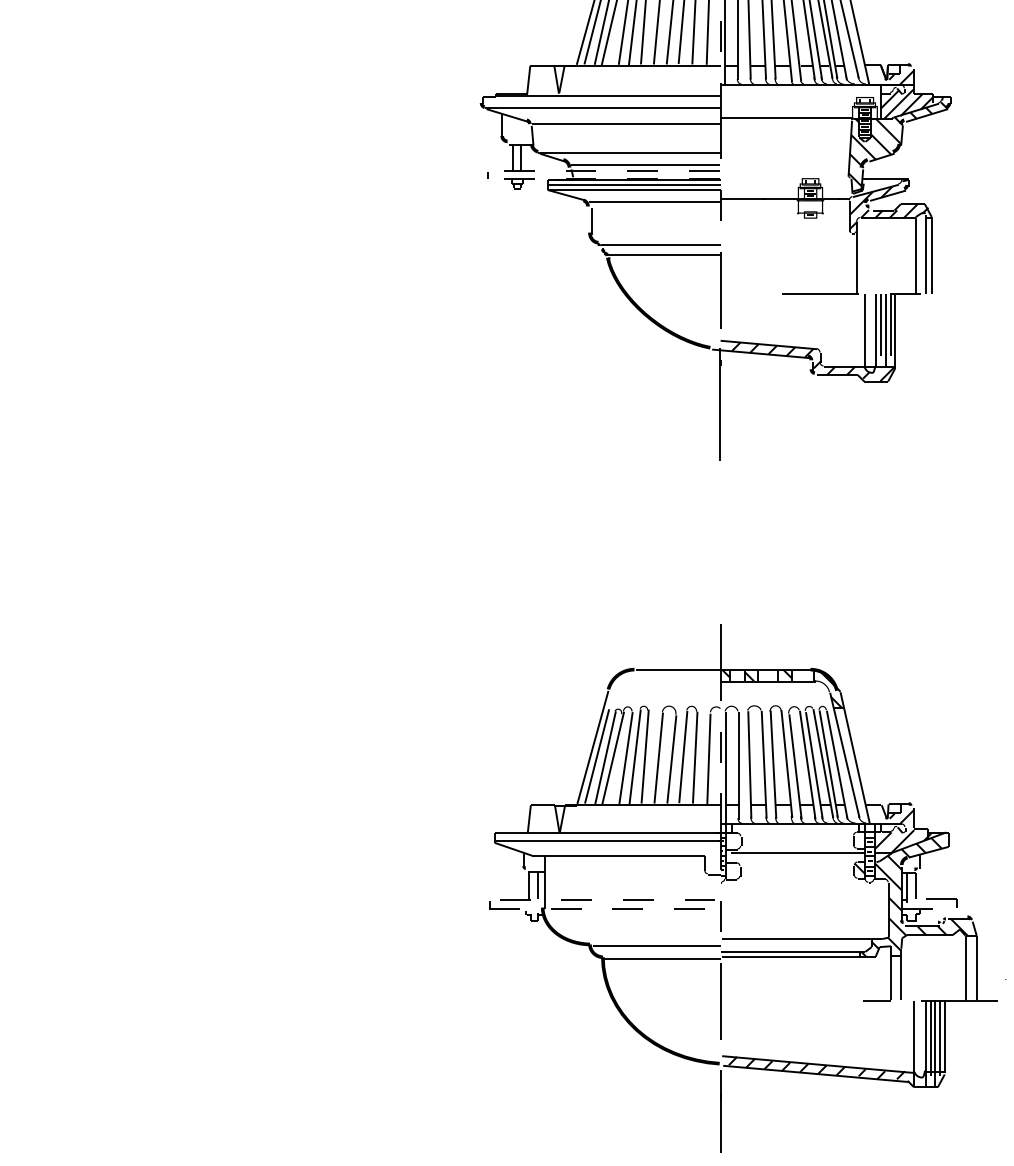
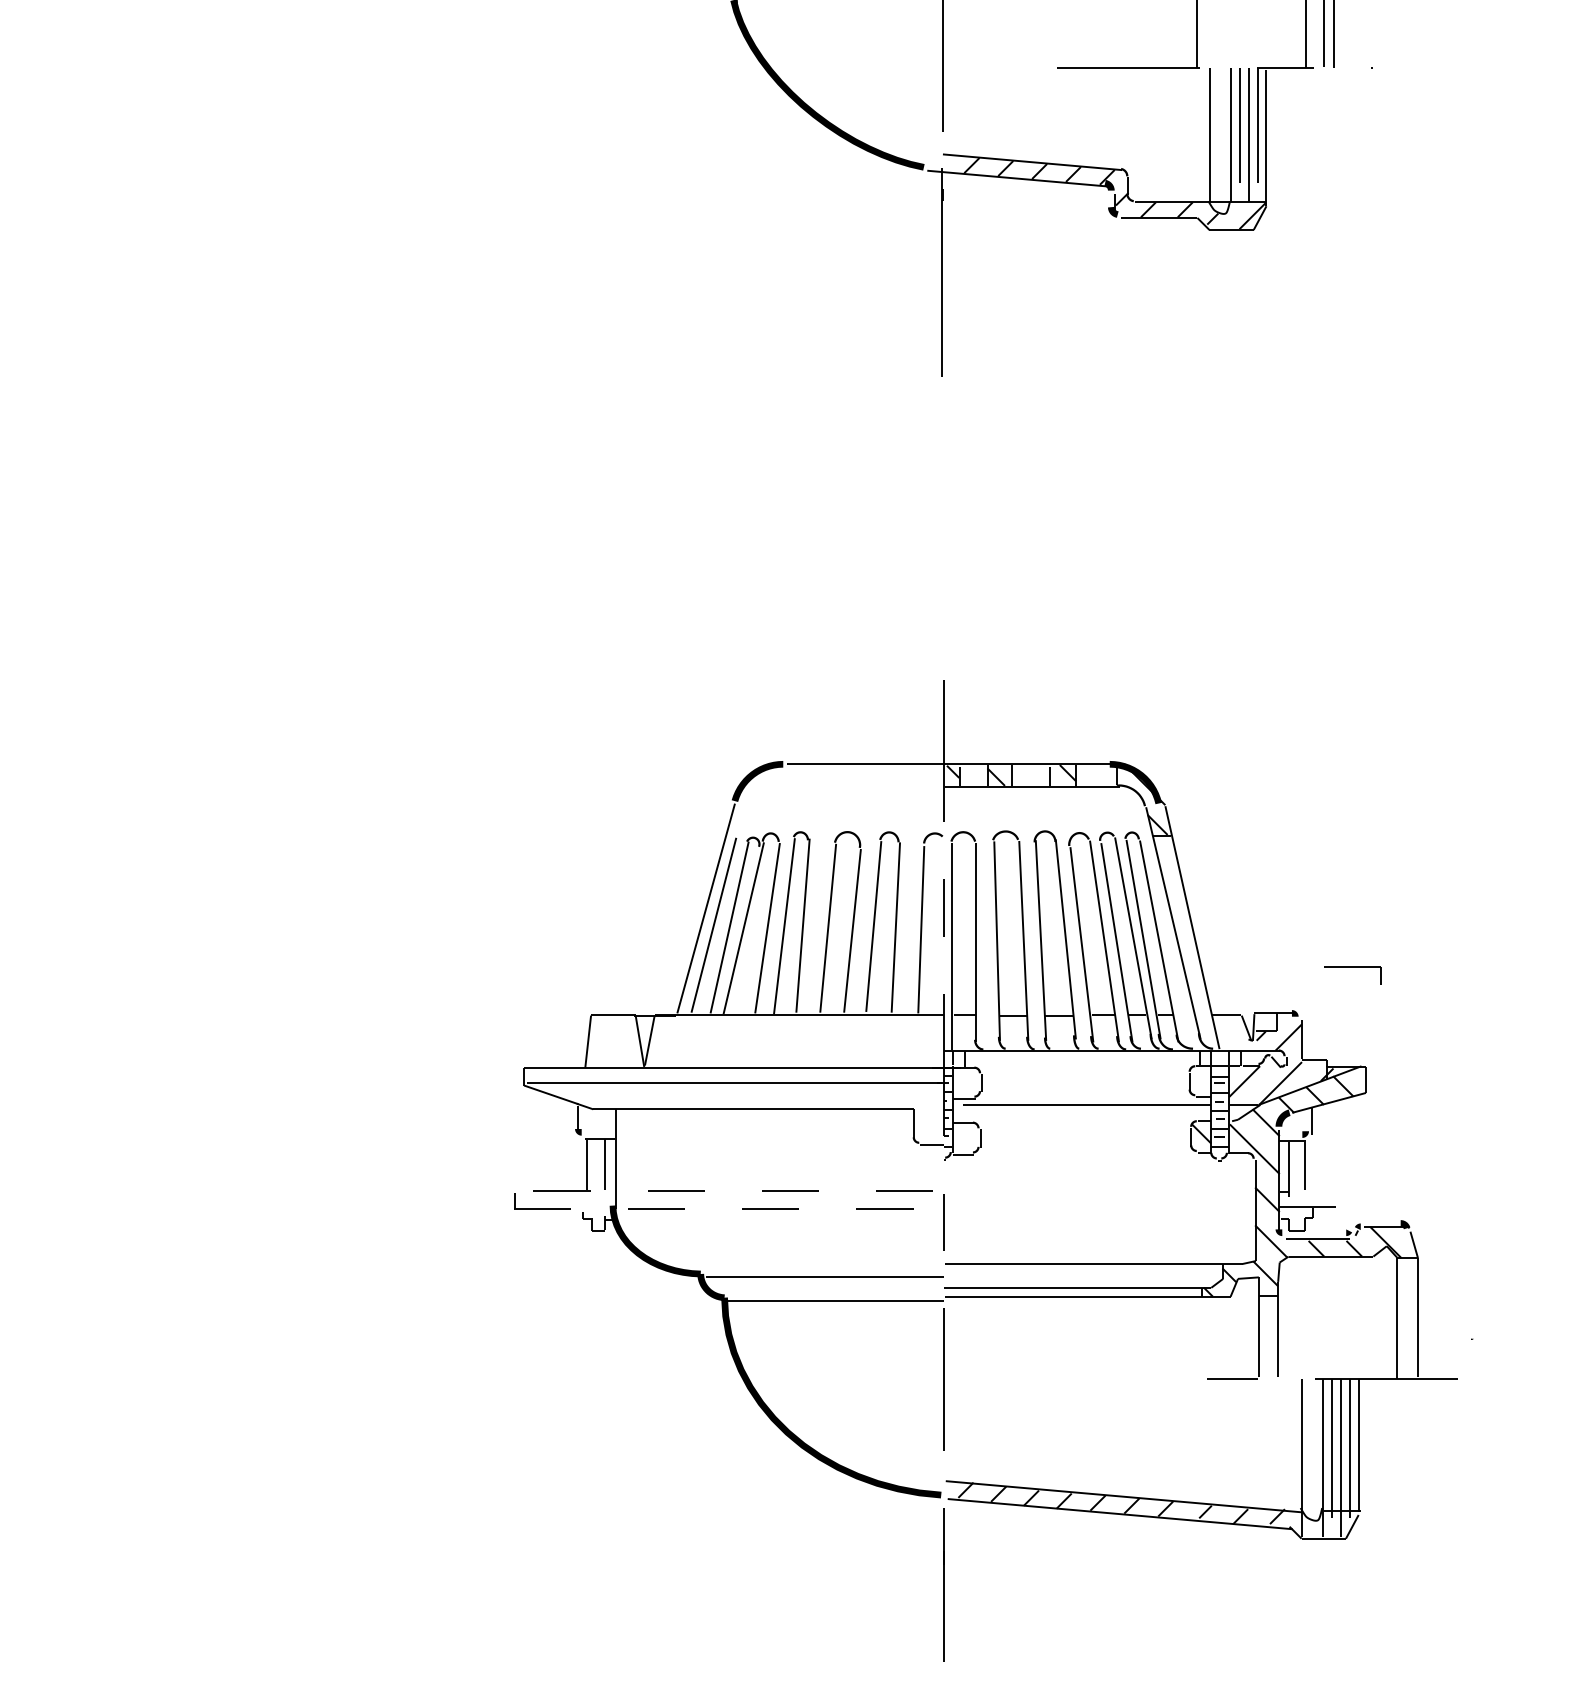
part: (941, 902) -> (1352, 973), moved

